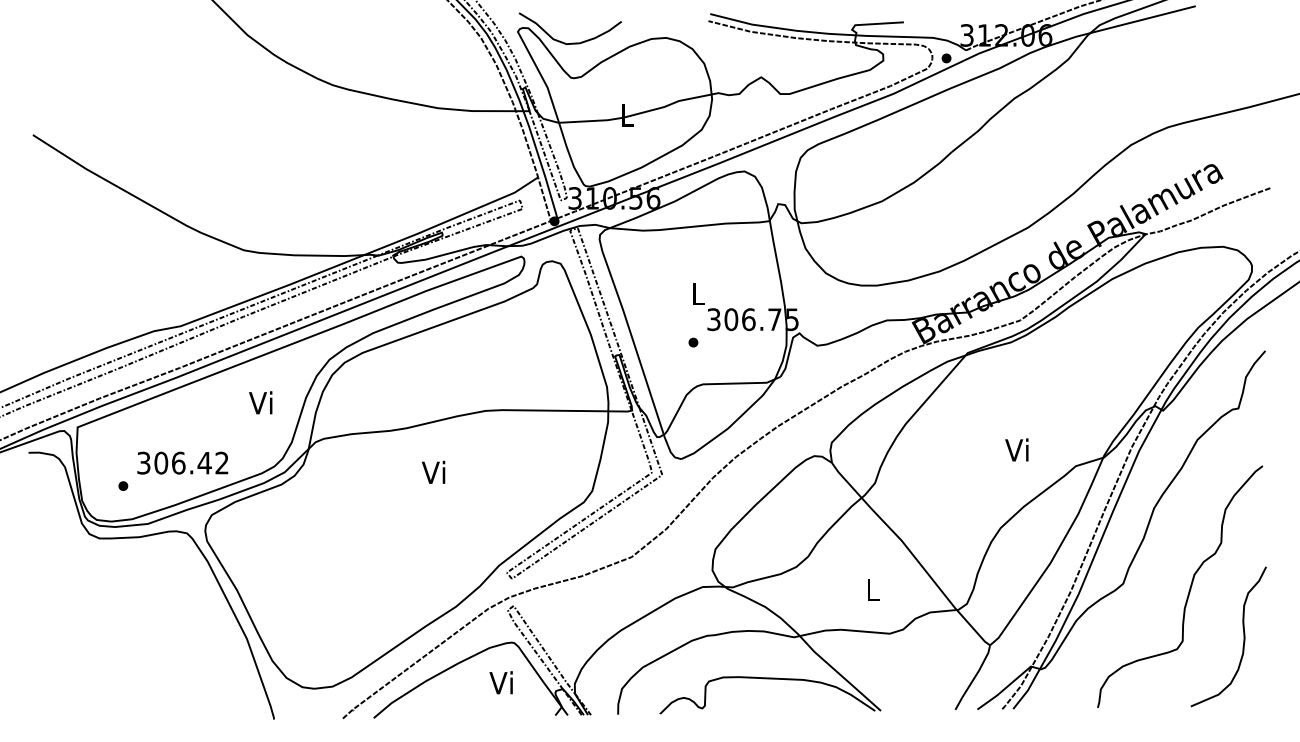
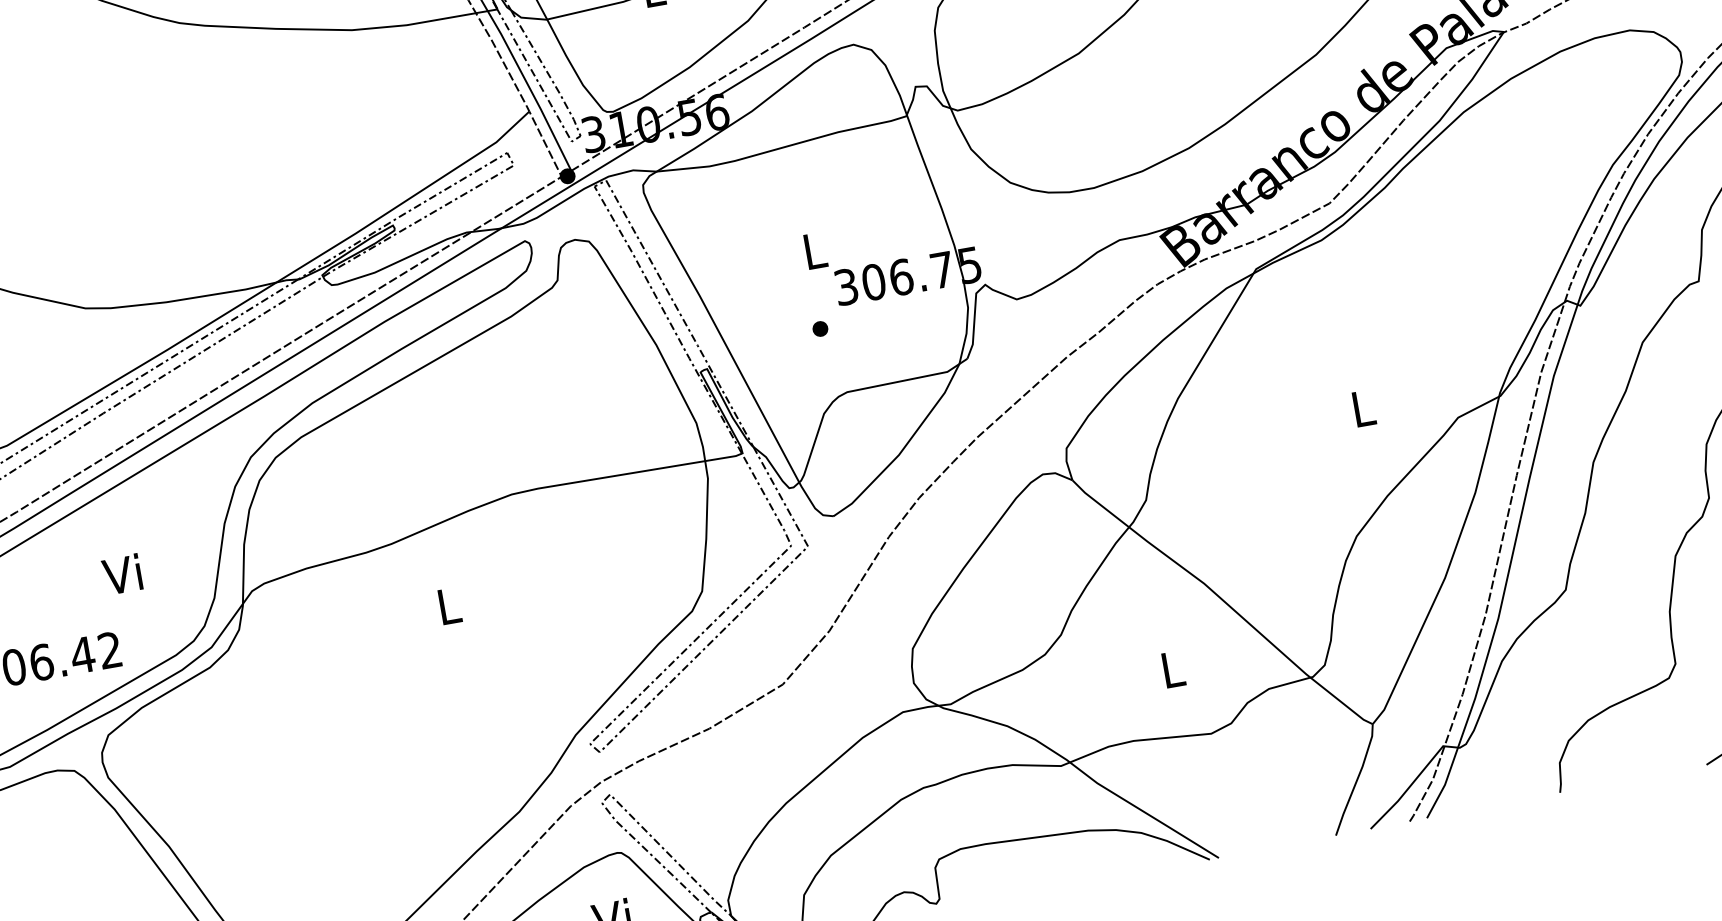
text: (260, 402) -> (121, 574), moved
text: (1016, 449) -> (1359, 407), Vi -> L
text: (433, 471) -> (446, 604), Vi -> L

